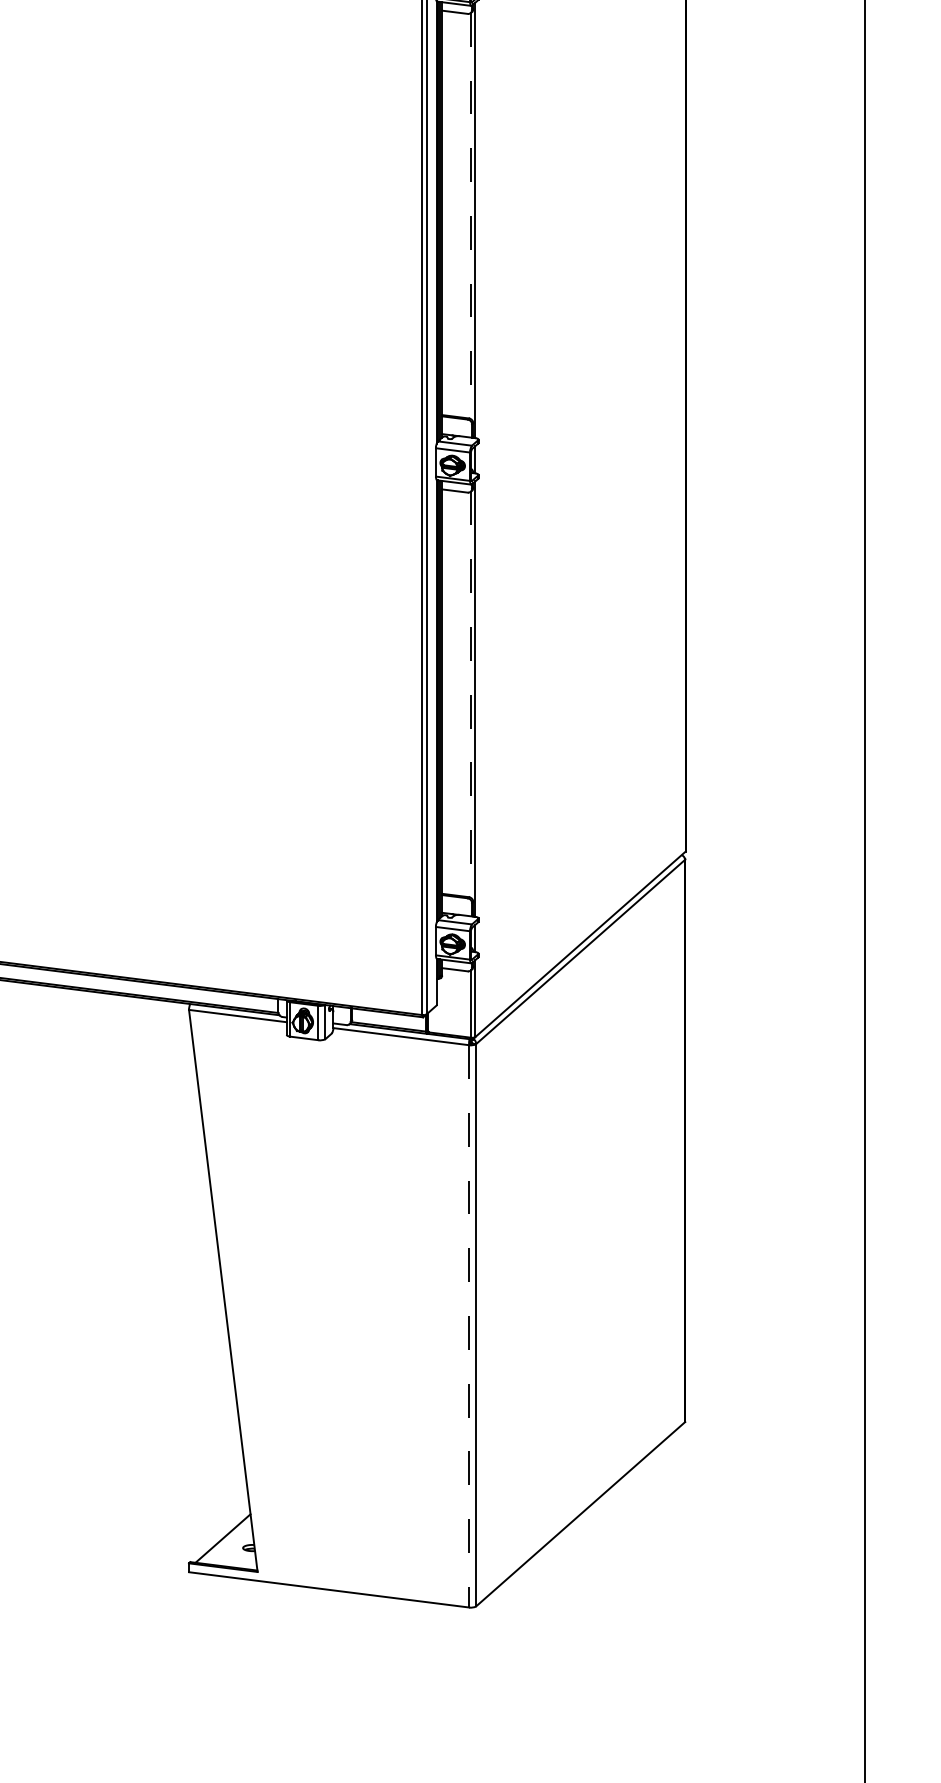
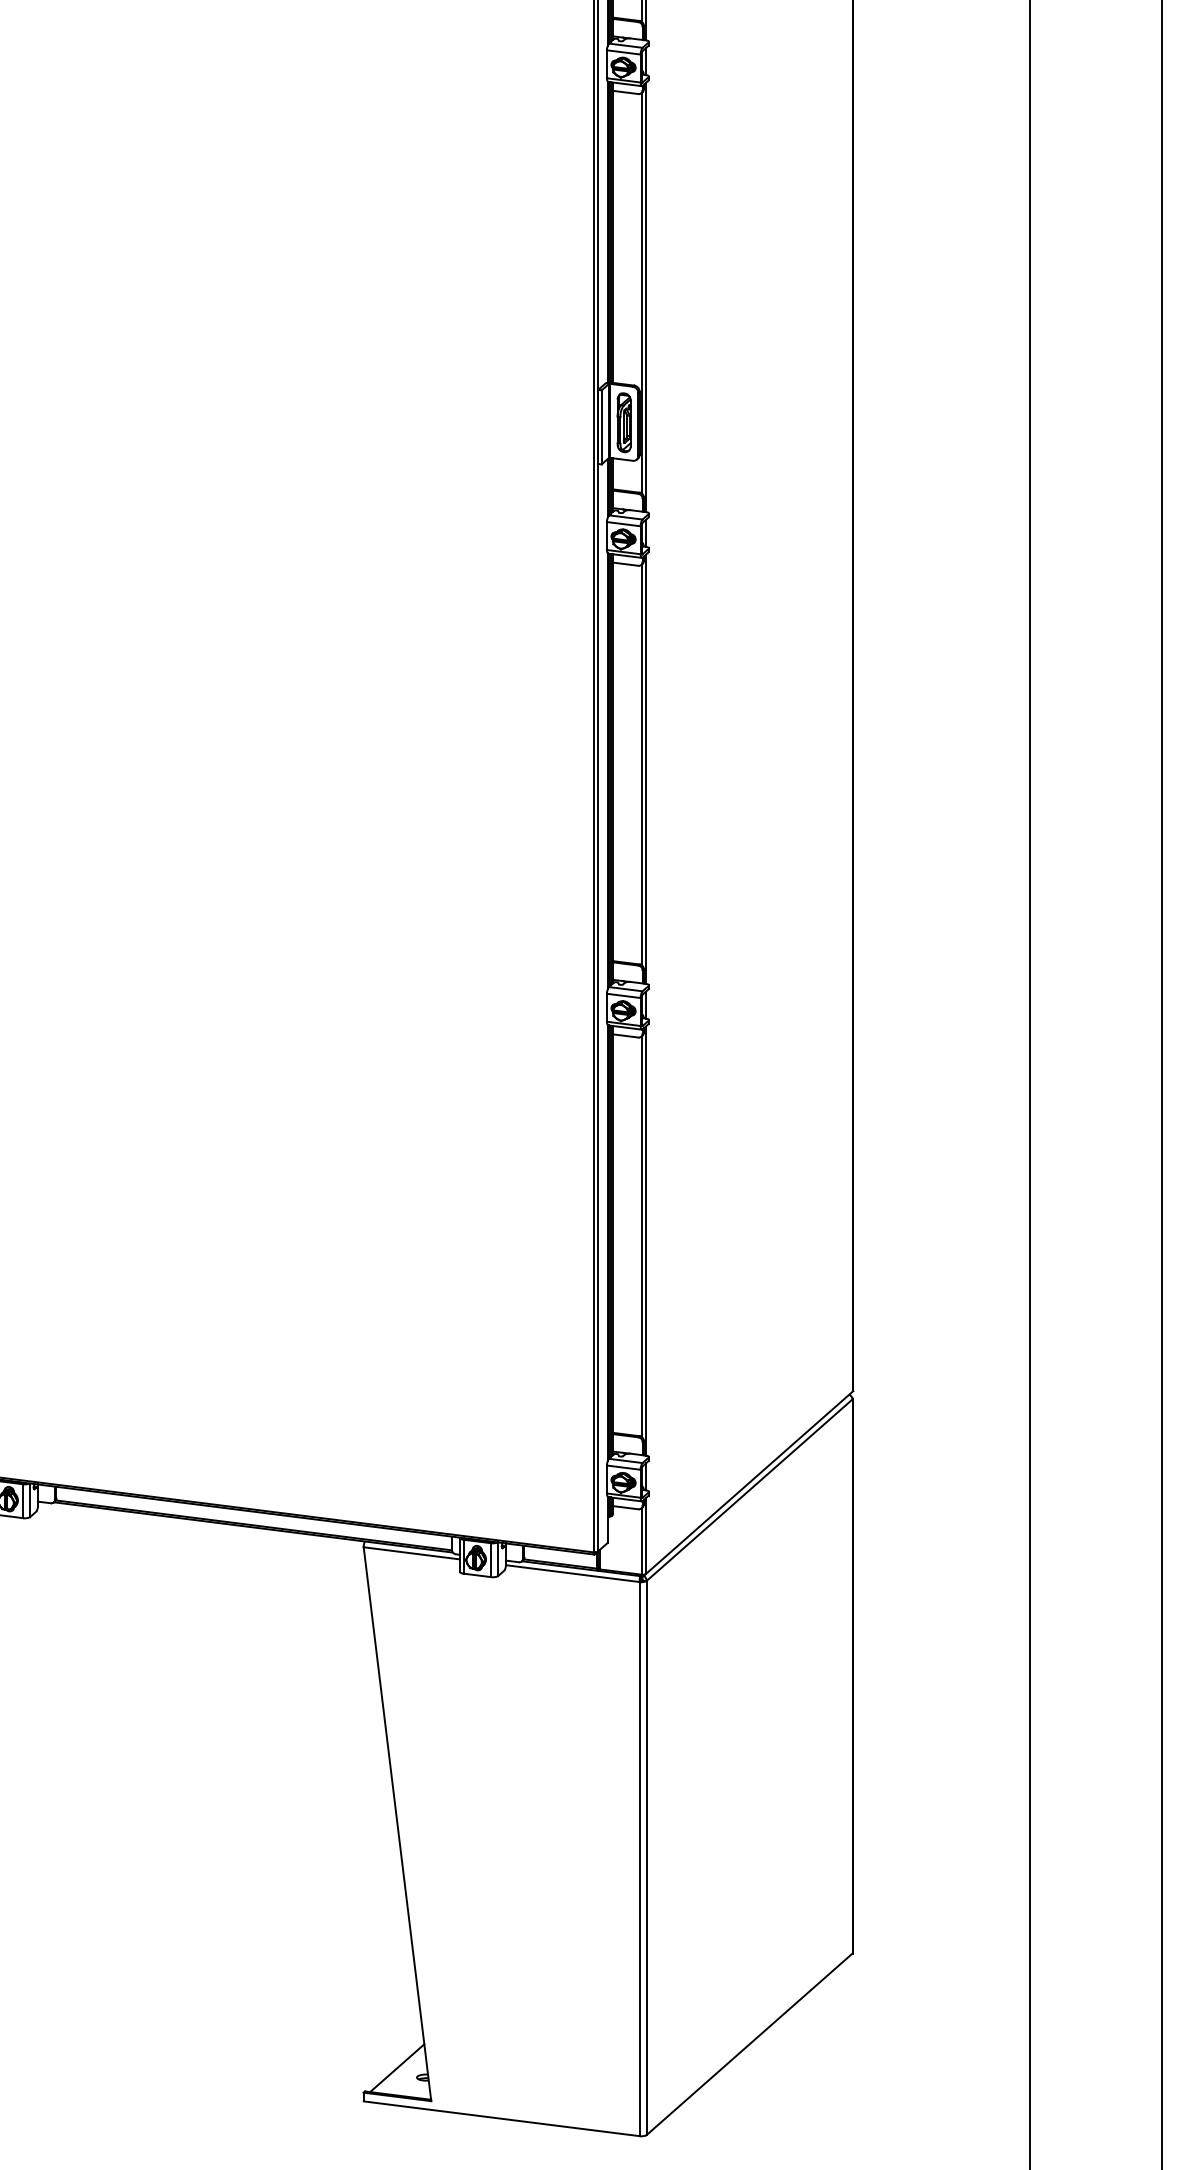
line: (470, 216) -> (641, 765), dashed -> solid
line: (470, 695) -> (641, 1237), dashed -> solid
line: (468, 1326) -> (639, 1859), dashed -> solid

